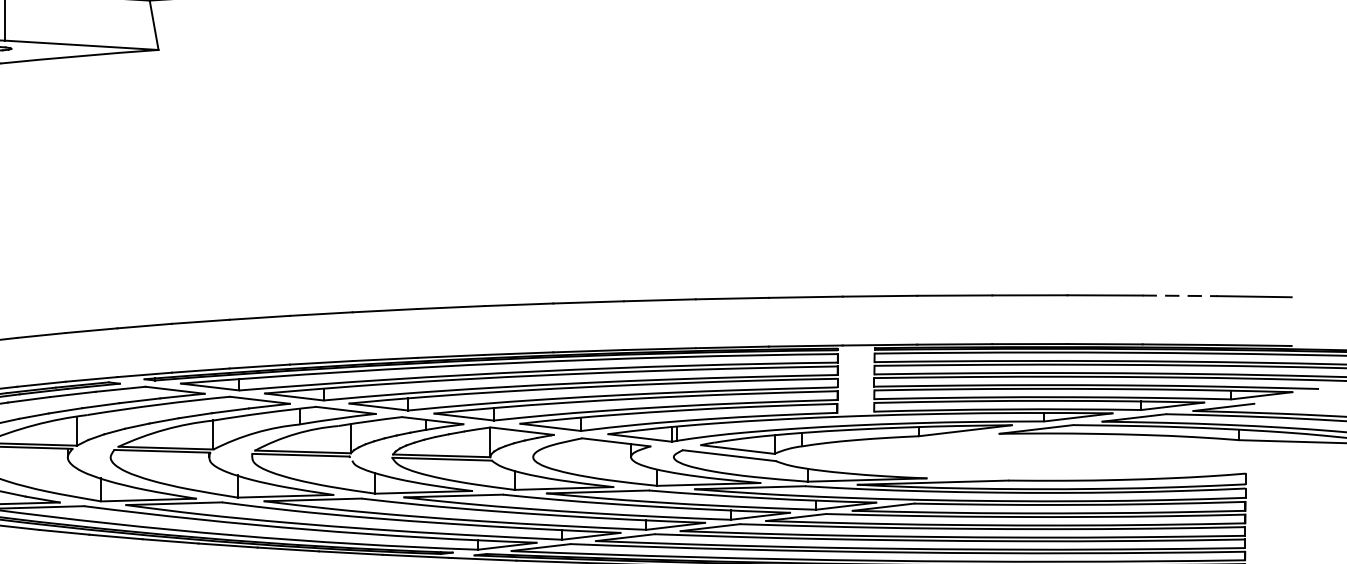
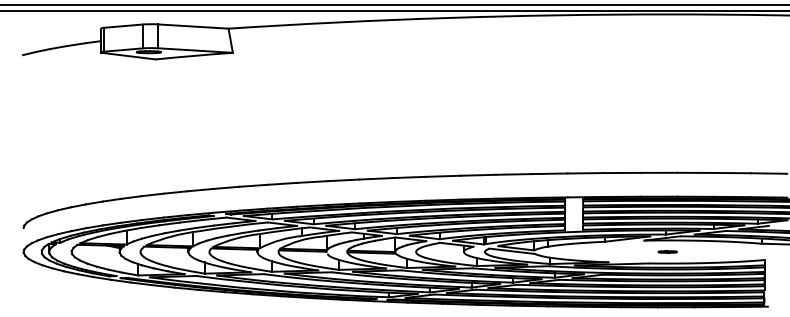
line: (1181, 296) -> (733, 173), dashed -> solid
line: (1047, 456) -> (667, 251), added

